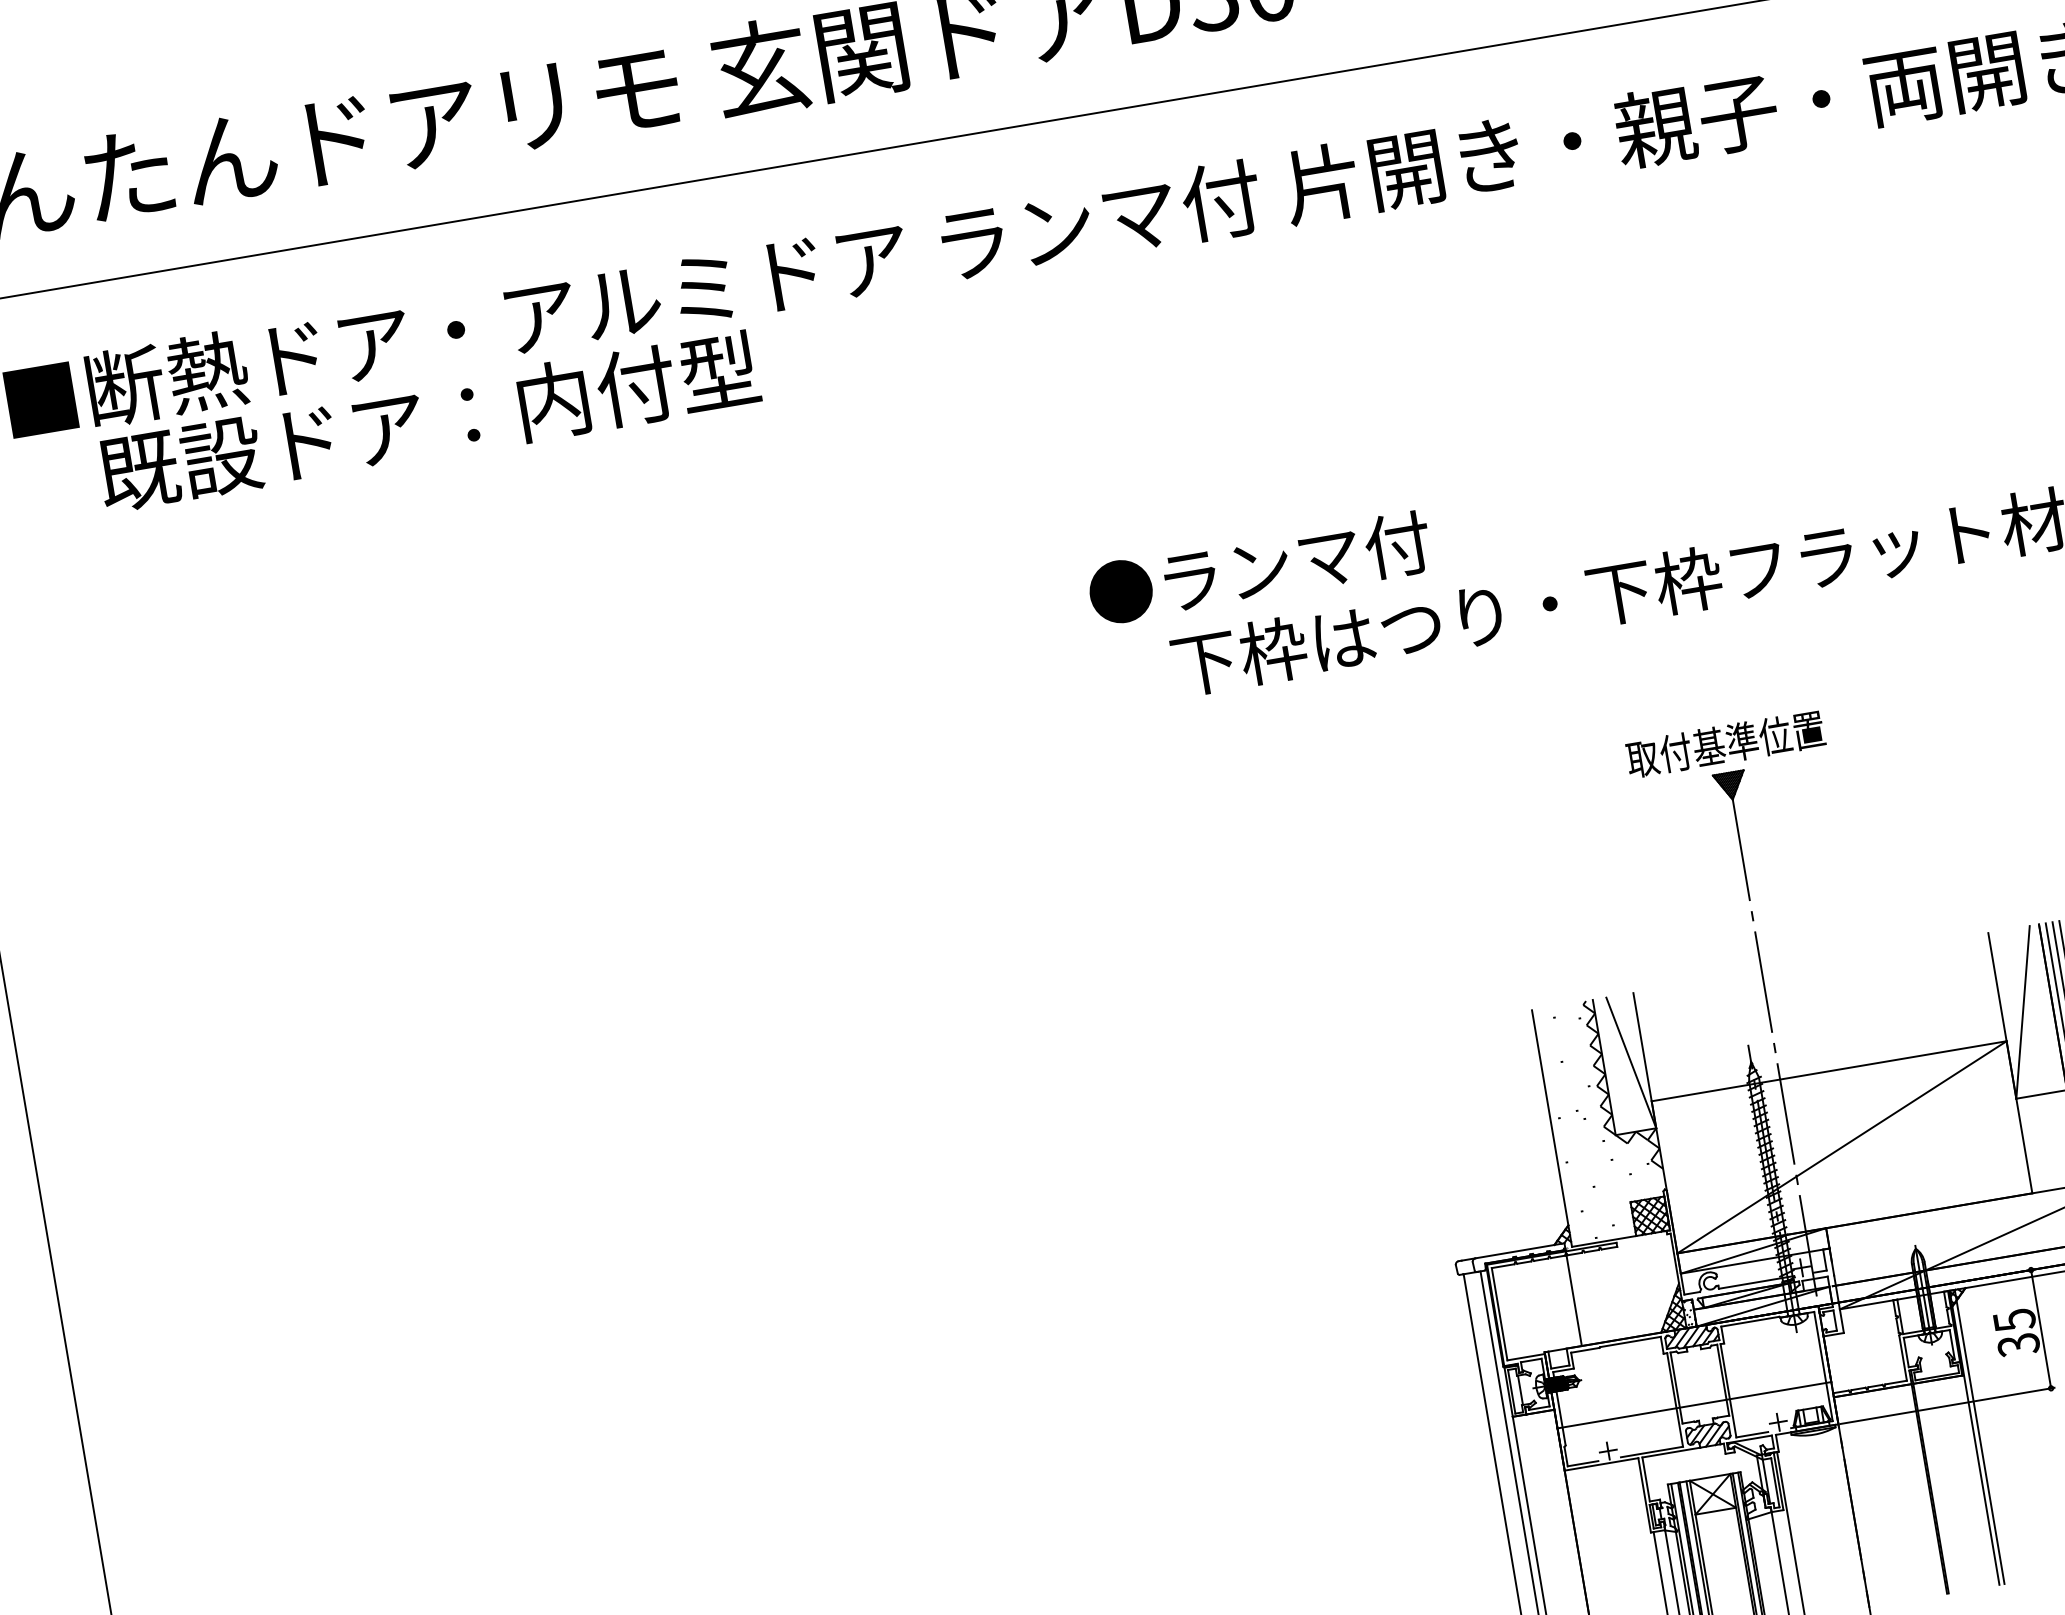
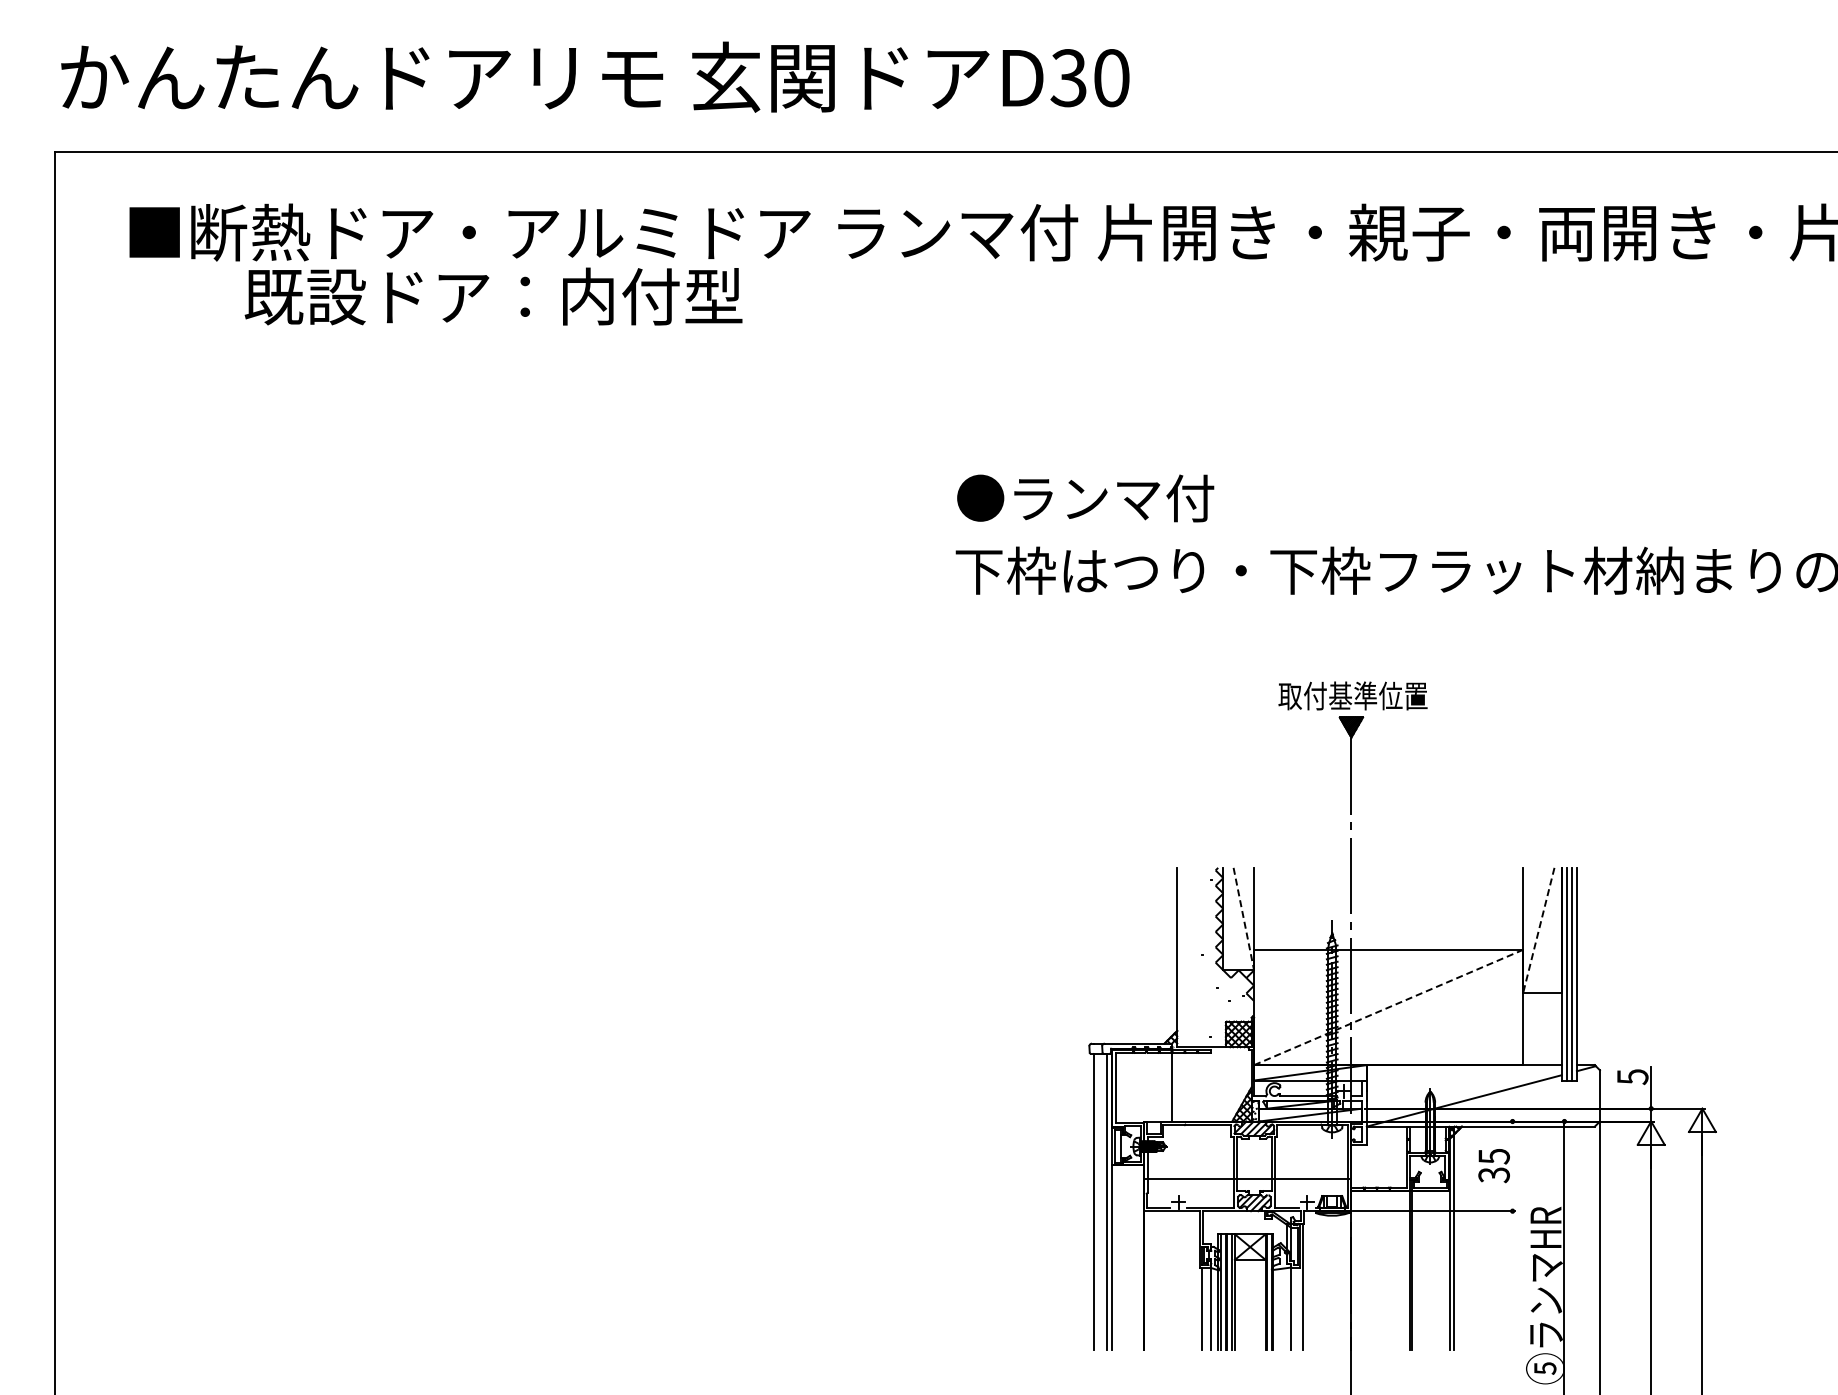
text: (428, 421) -> (493, 296), moved
text: (1259, 568) -> (1085, 498), moved
line: (2022, 1012) -> (1538, 930), solid -> dashed
line: (1630, 1063) -> (1243, 919), solid -> dashed
line: (1843, 1147) -> (1389, 1007), solid -> dashed
line: (2040, 1329) -> (1512, 1166), removed

